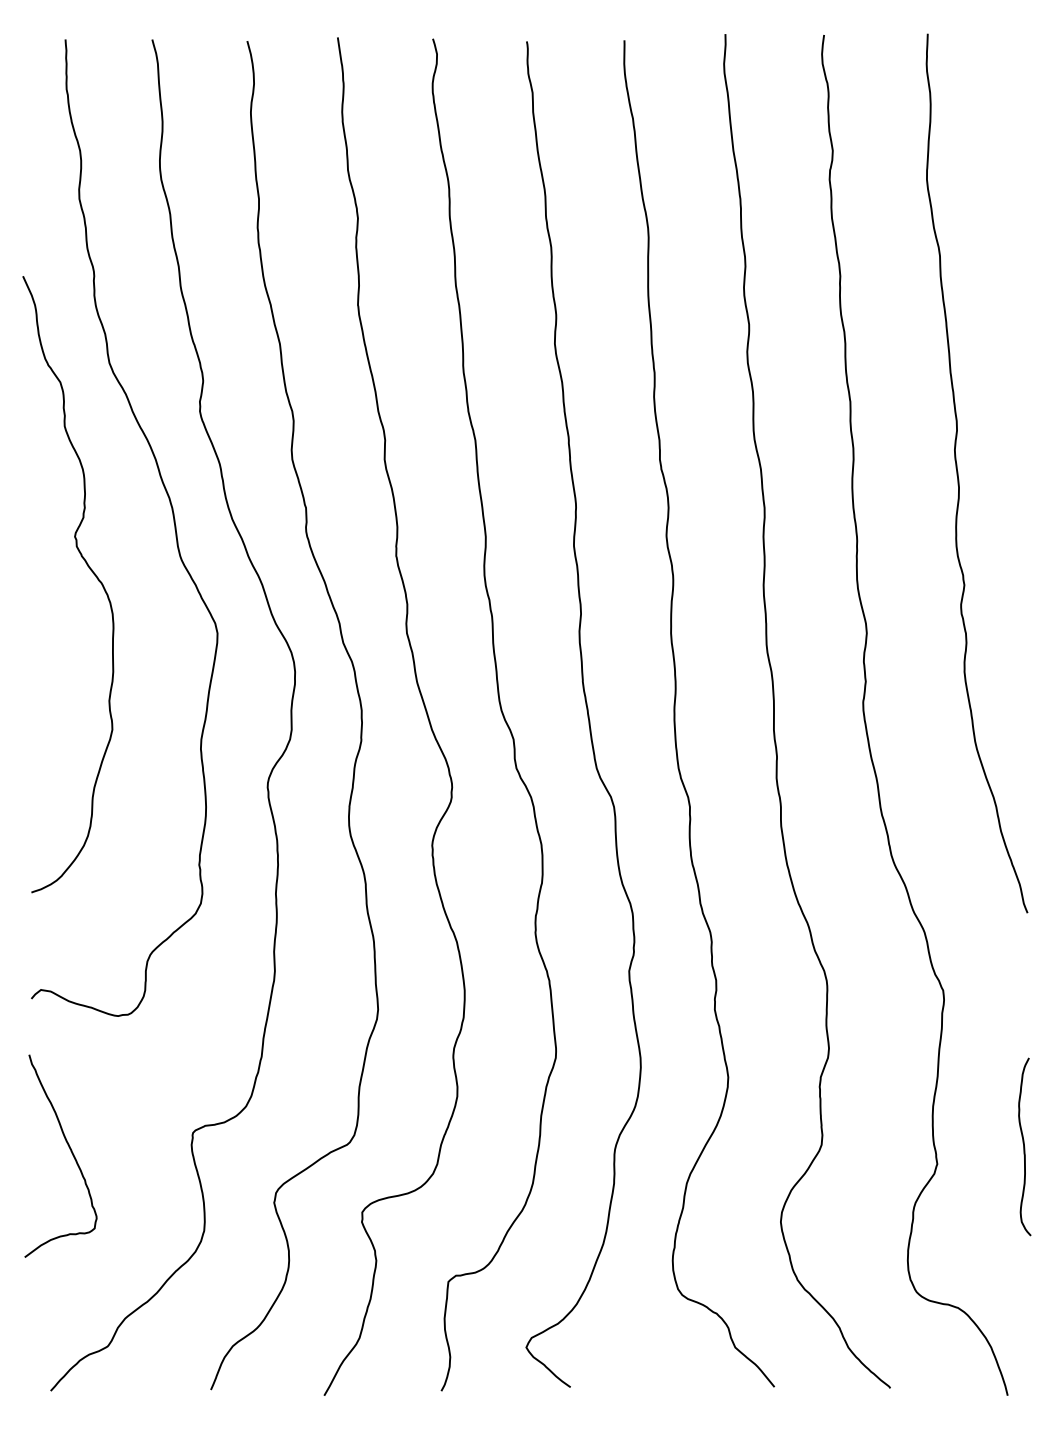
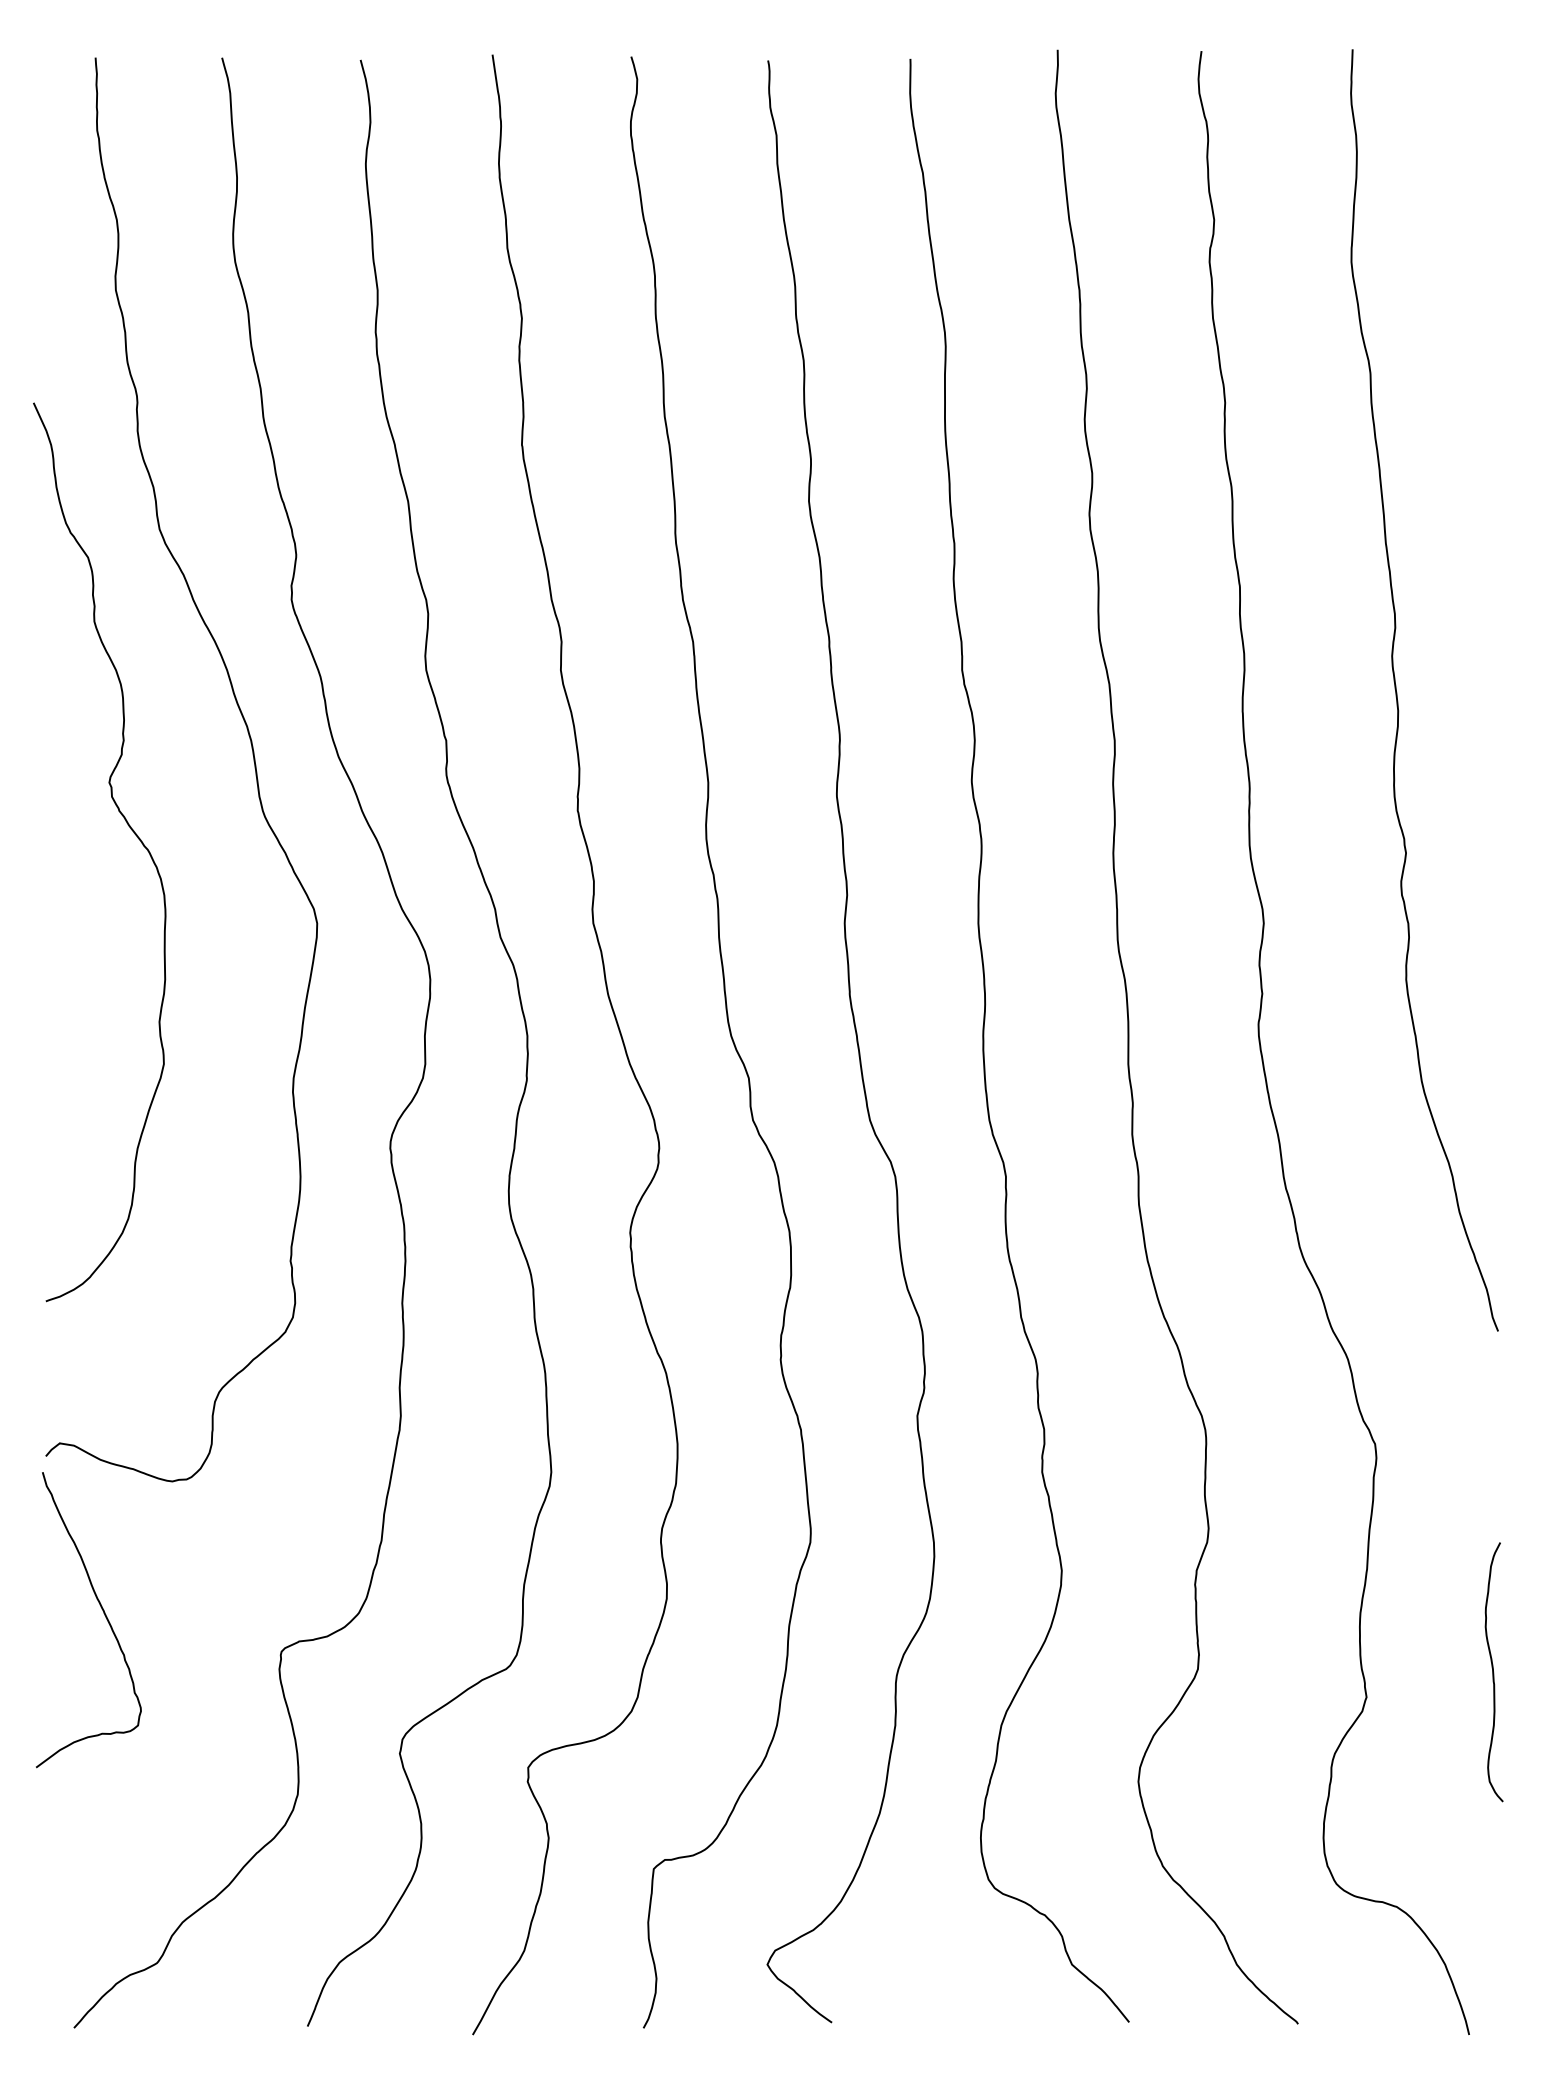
curve: (70, 1151) -> (102, 1613), moved

